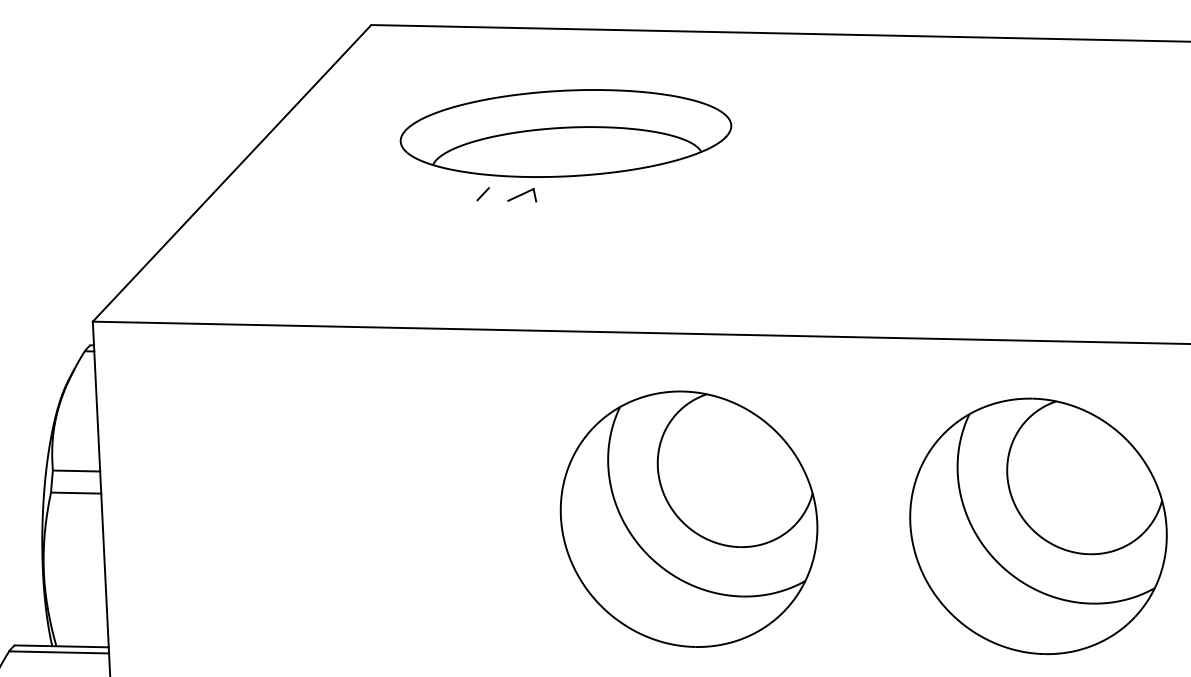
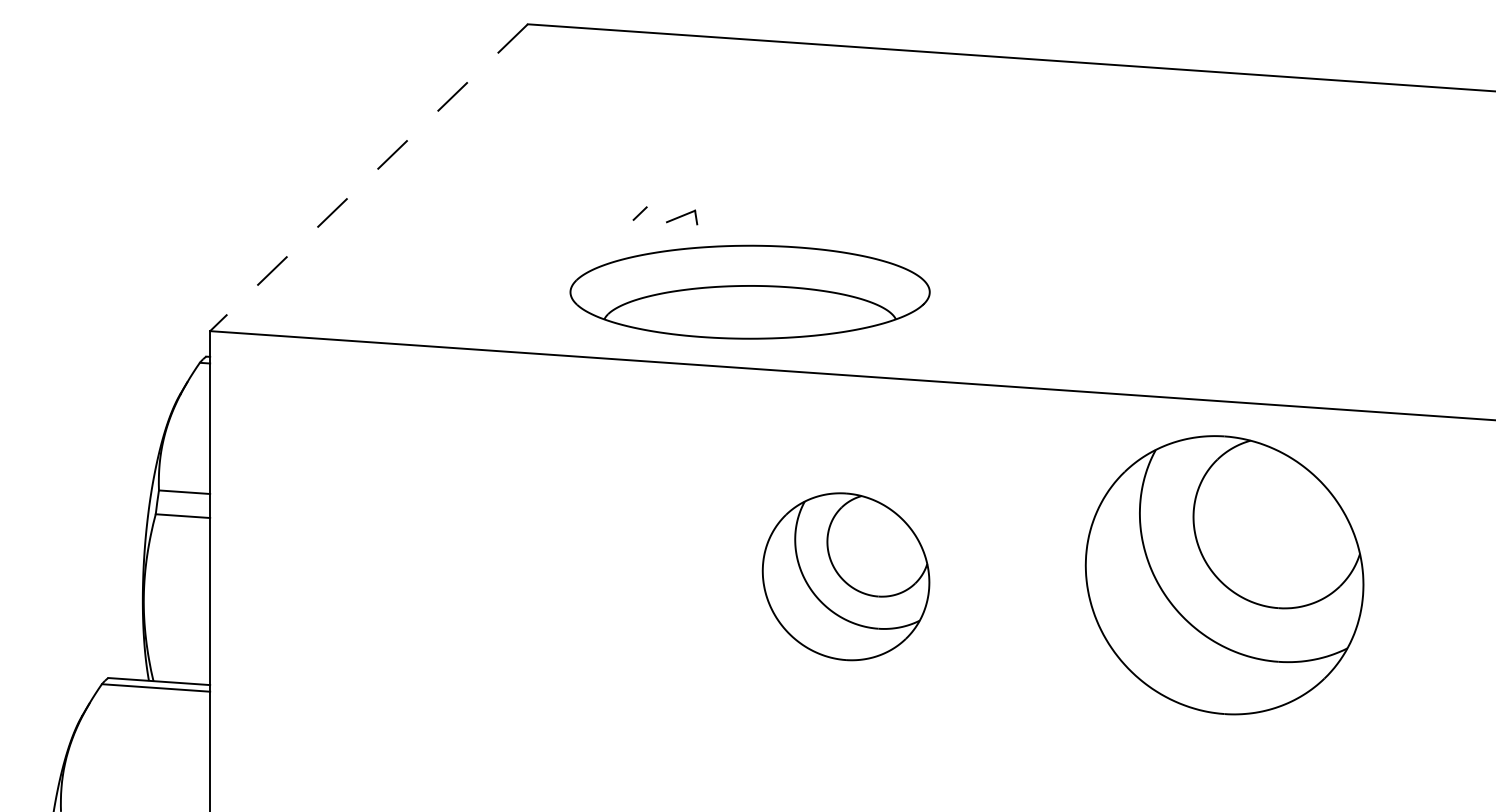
part: (565, 132) -> (749, 291), moved
line: (231, 173) -> (368, 177), solid -> dashed
part: (688, 518) -> (845, 576), size x0.6
part: (1038, 526) -> (1224, 575), moved

